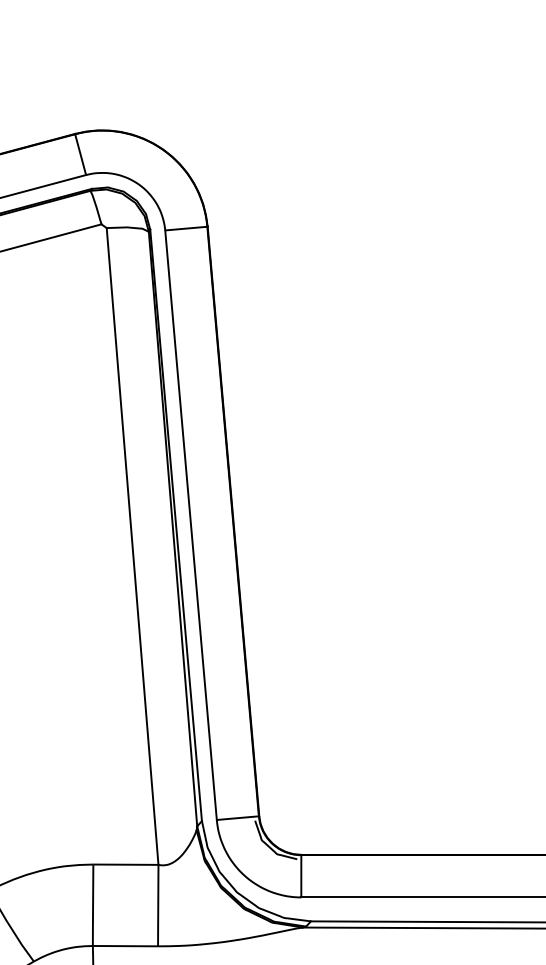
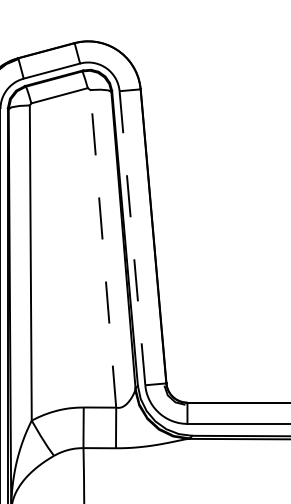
line: (191, 525) -> (132, 238), solid -> dashed
line: (132, 545) -> (103, 248), solid -> dashed

